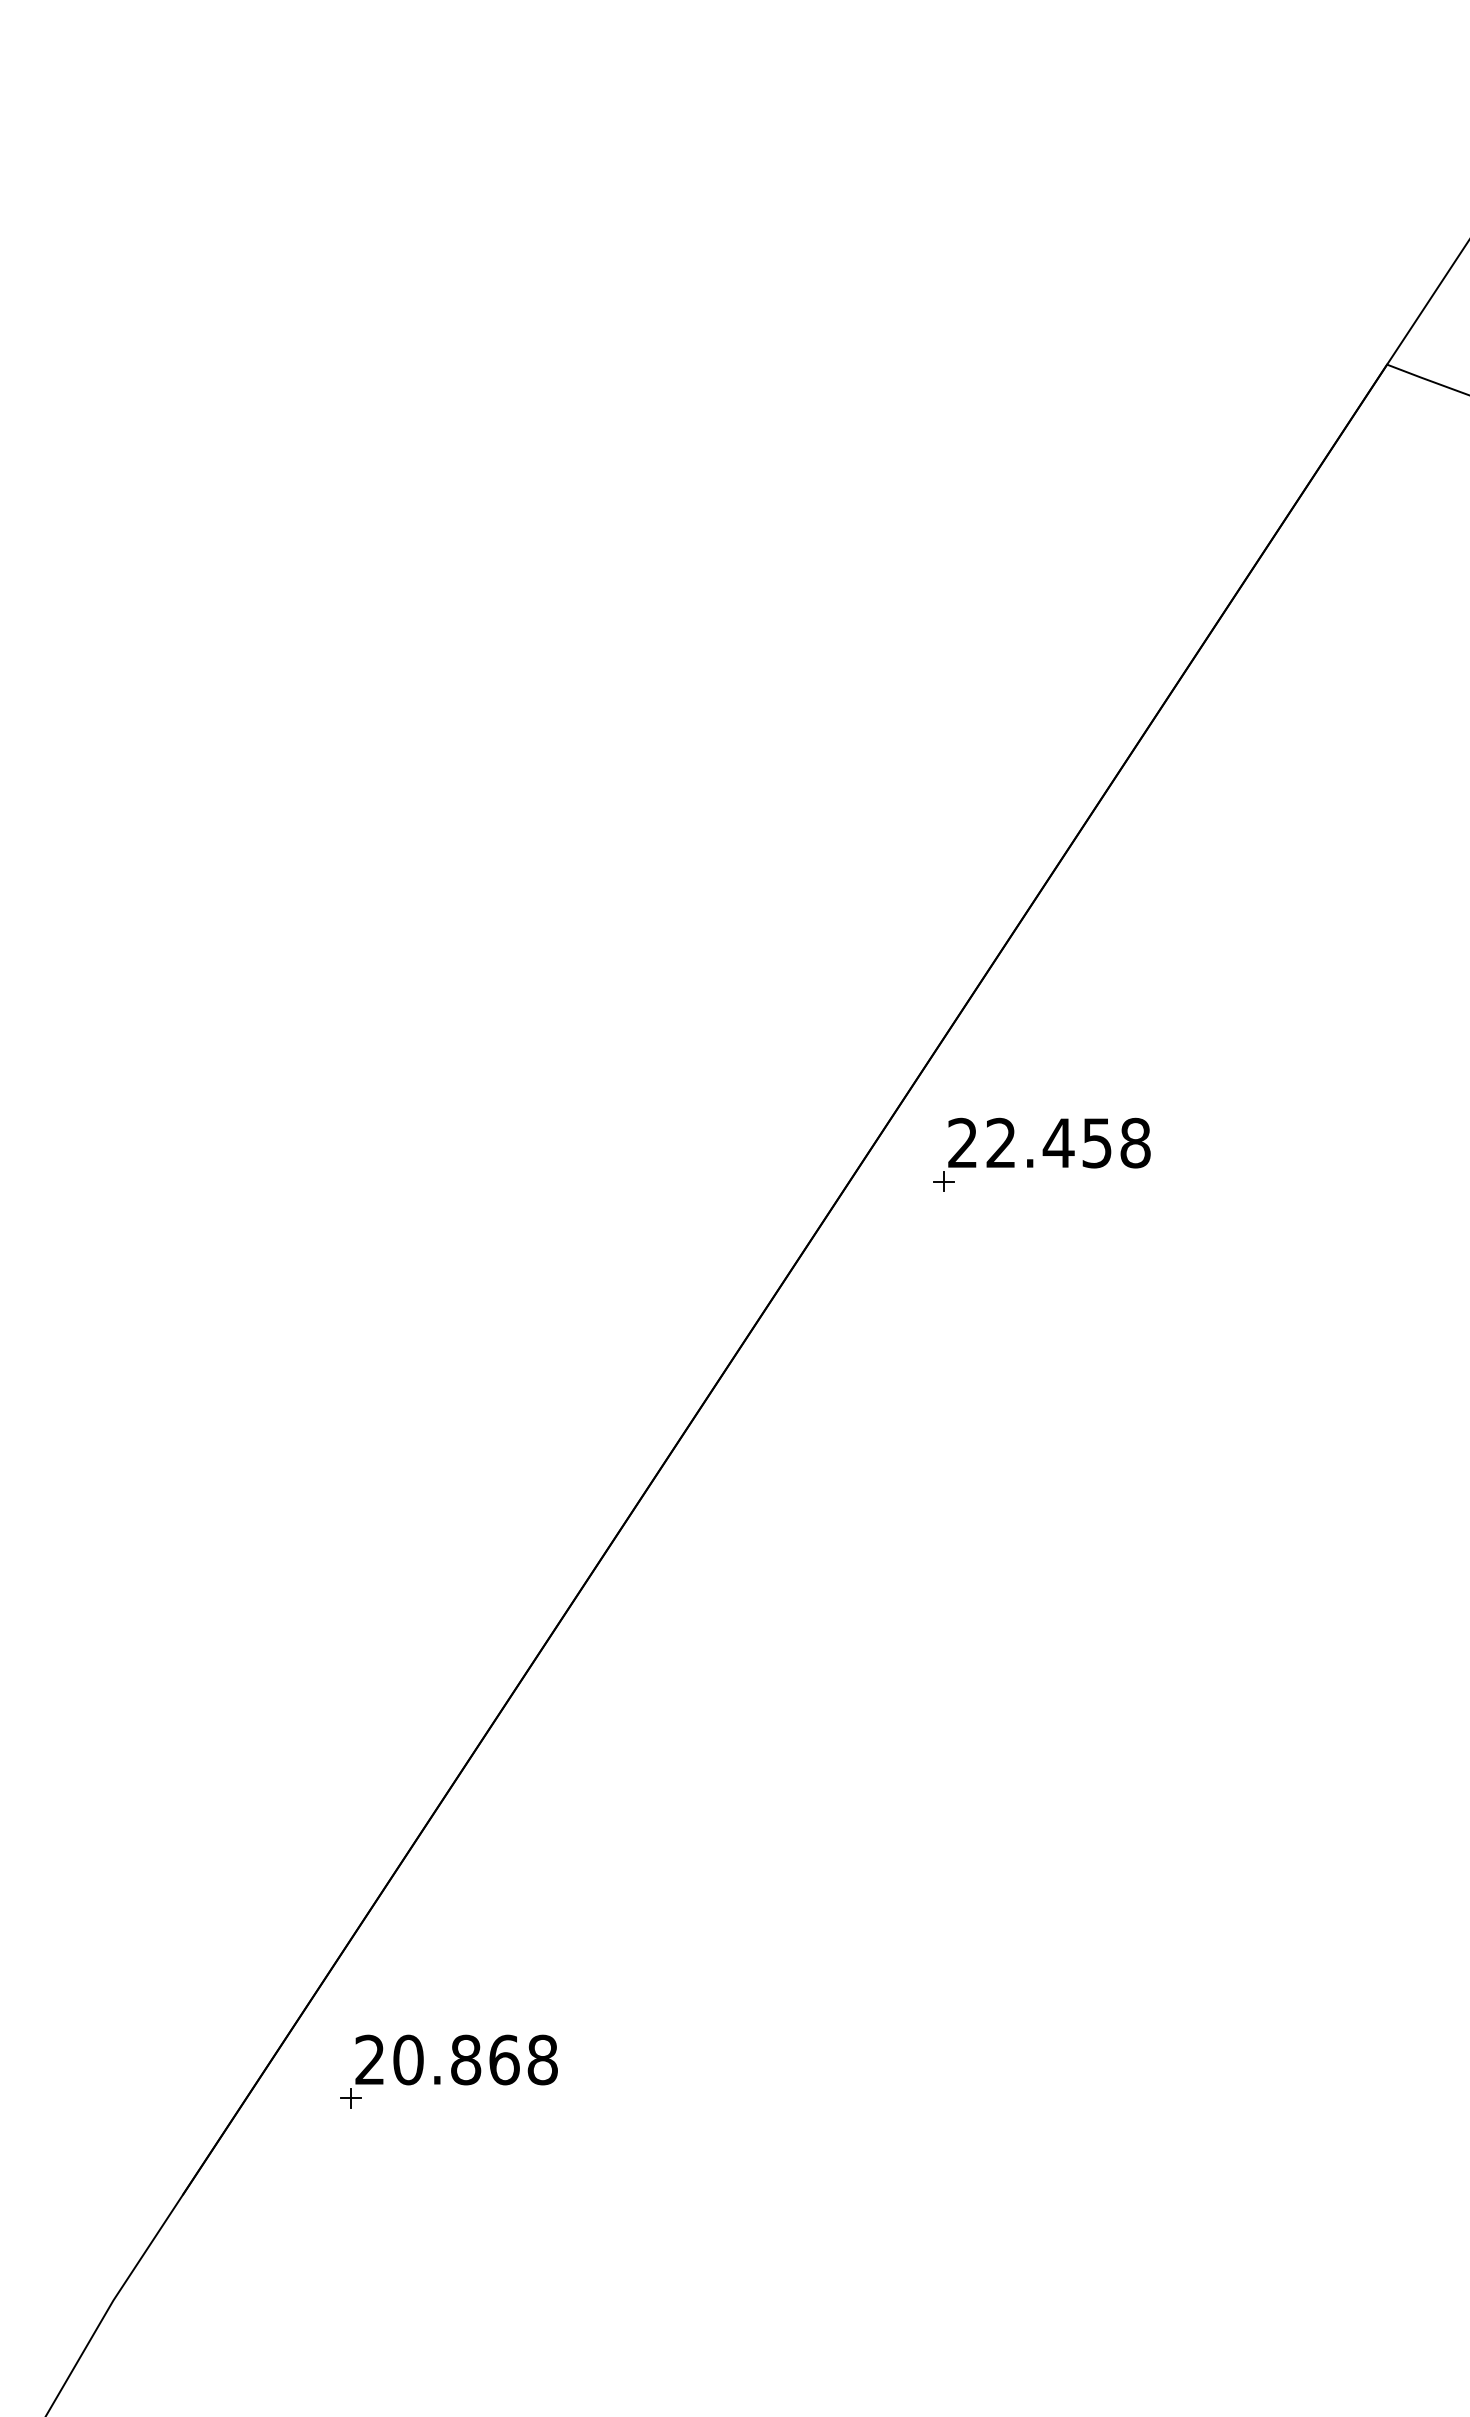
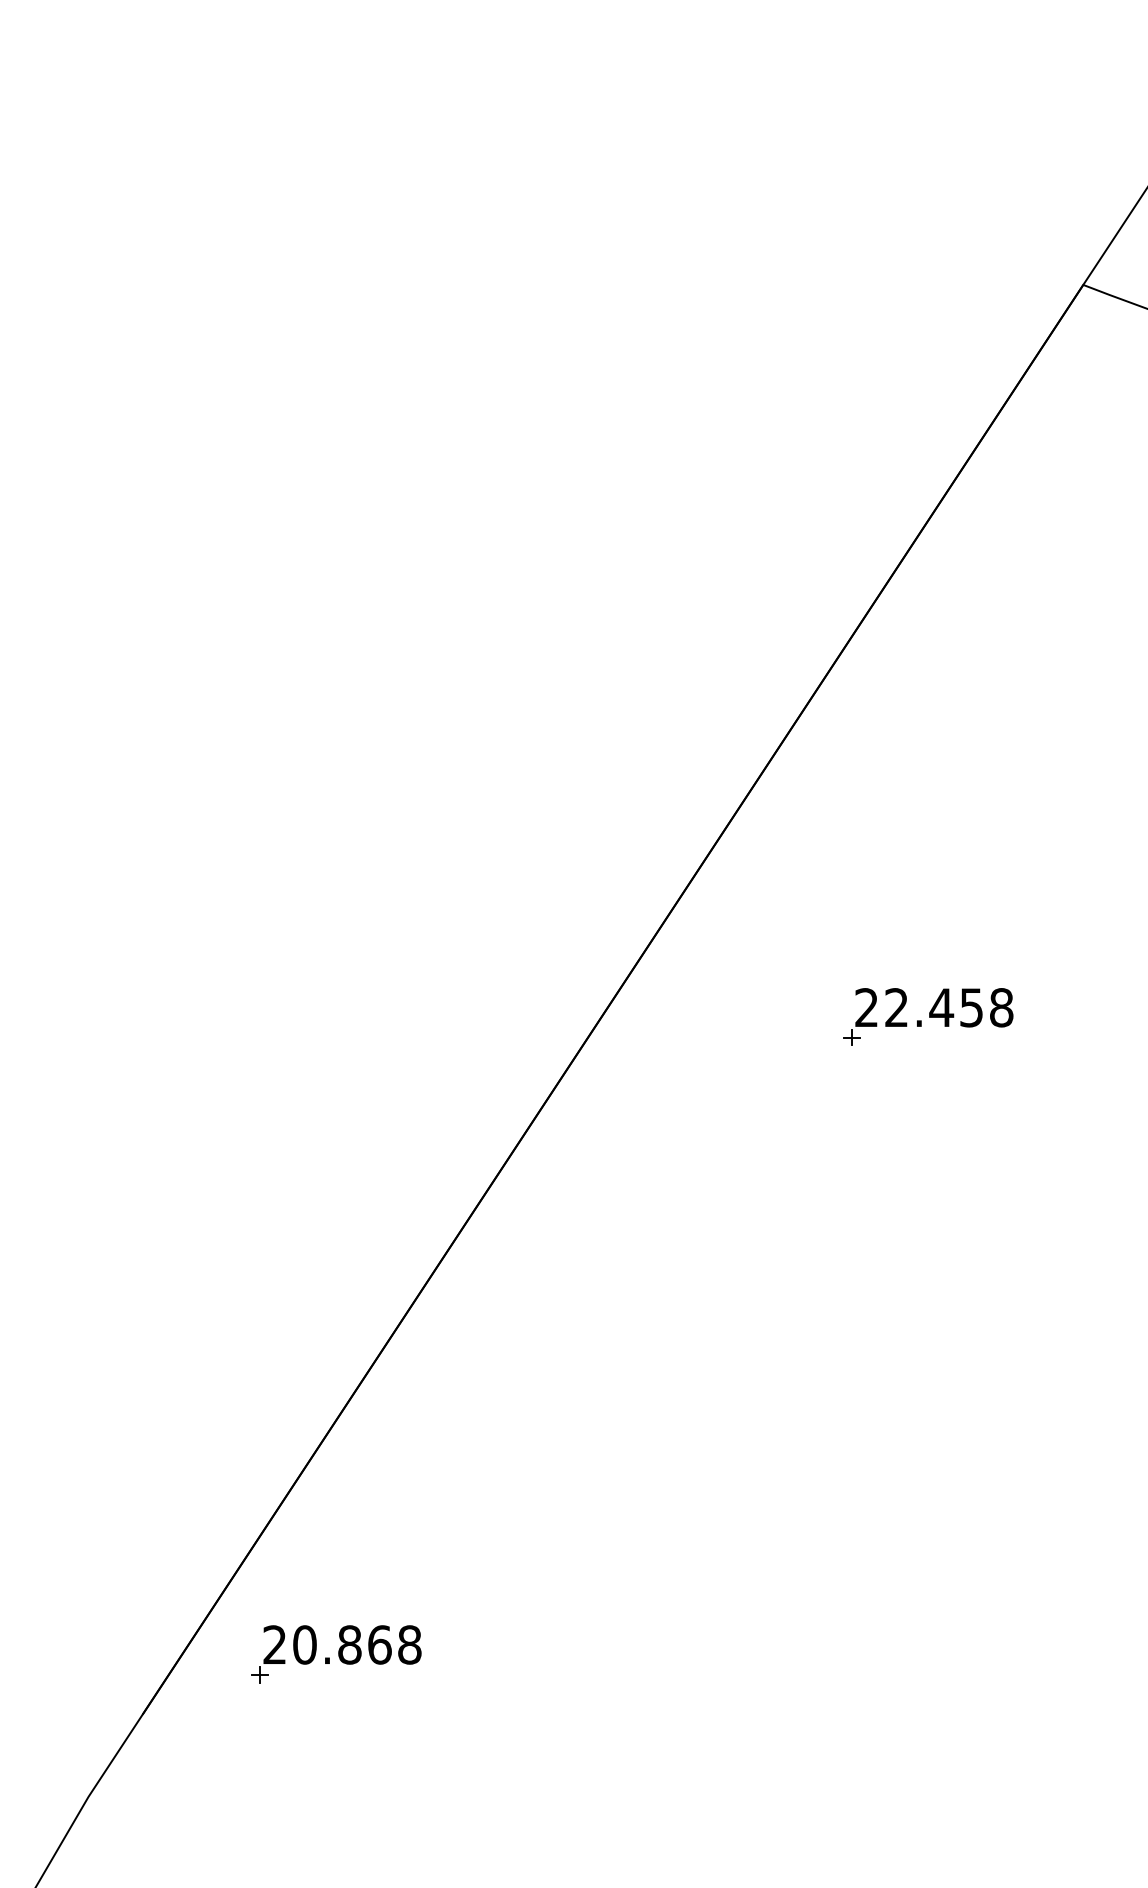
part: (1041, 1154) -> (928, 1016), moved
part: (448, 2071) -> (336, 1653), moved

